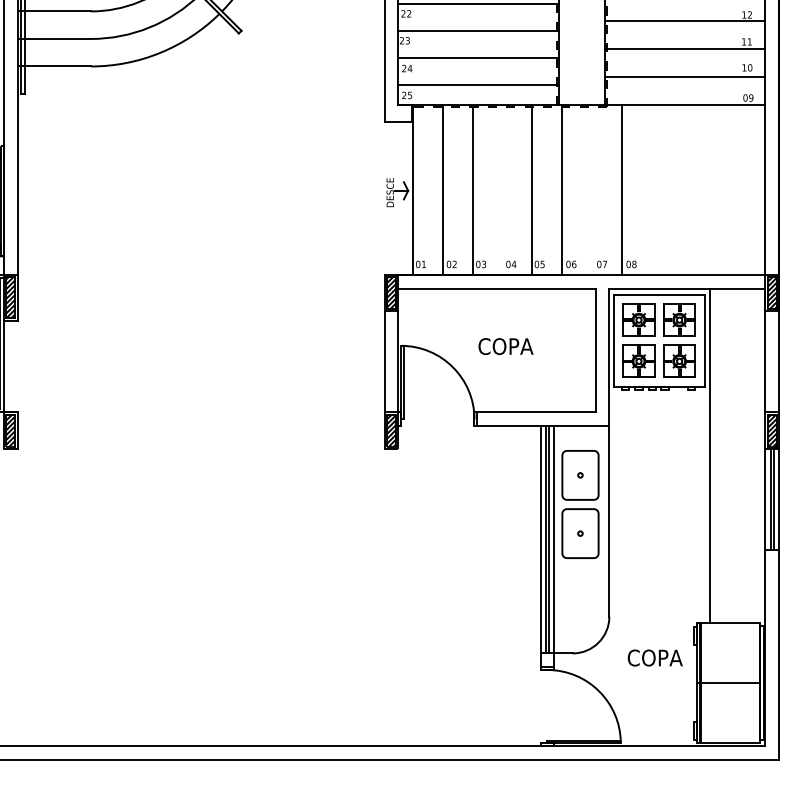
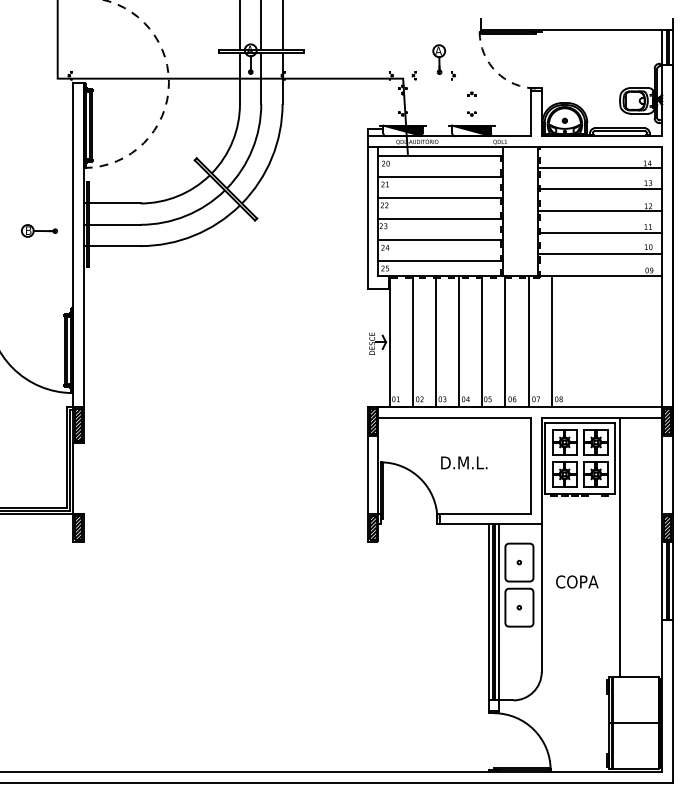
line: (503, 189) -> (459, 341), added
line: (592, 189) -> (528, 341), added
text: (508, 346) -> (463, 462), COPA -> D.M.L.
text: (655, 657) -> (577, 581), moved

